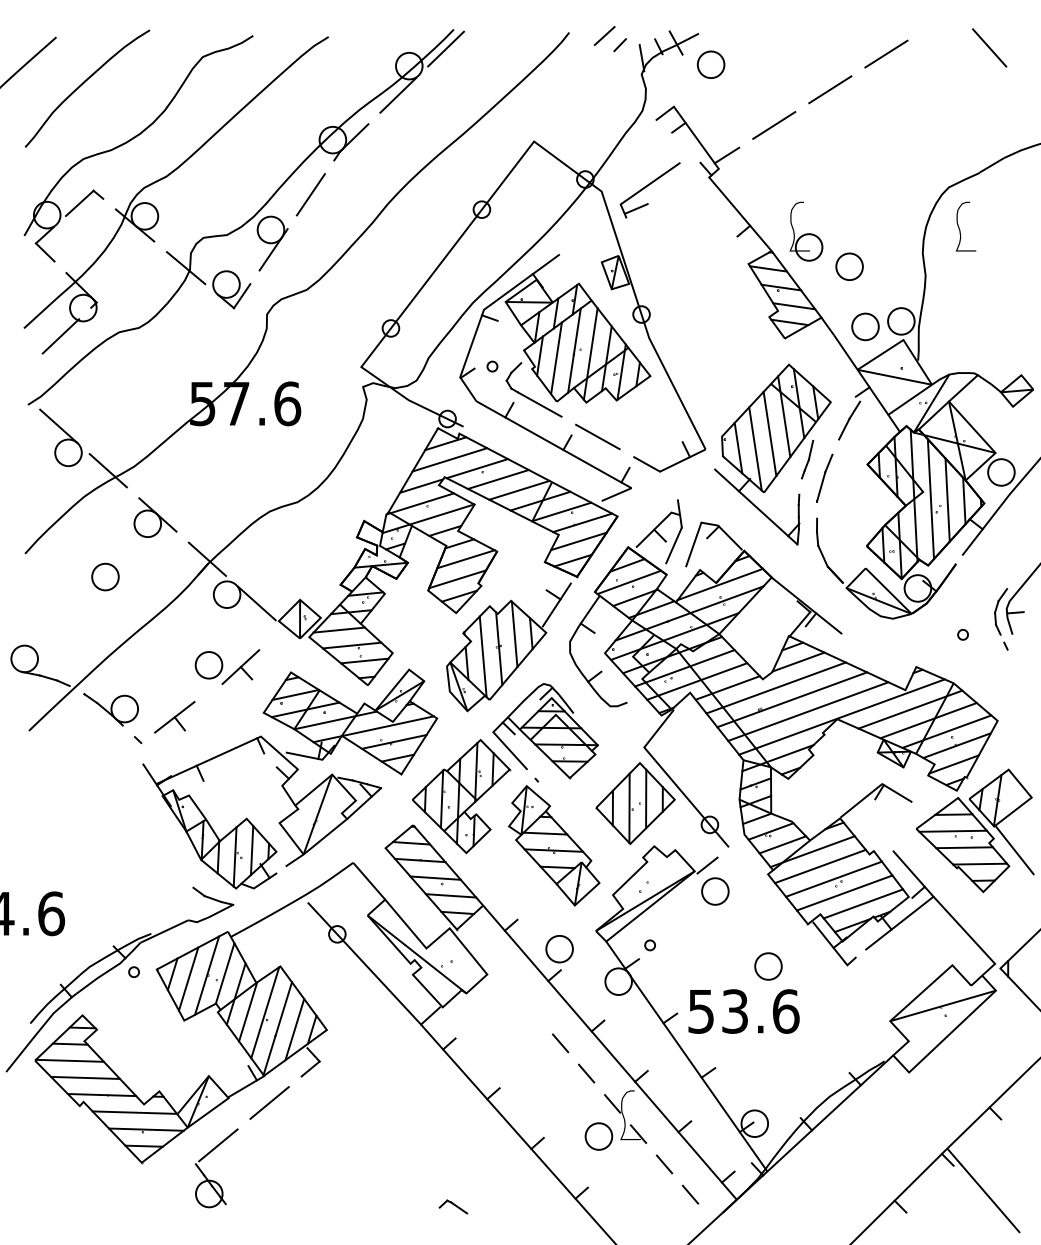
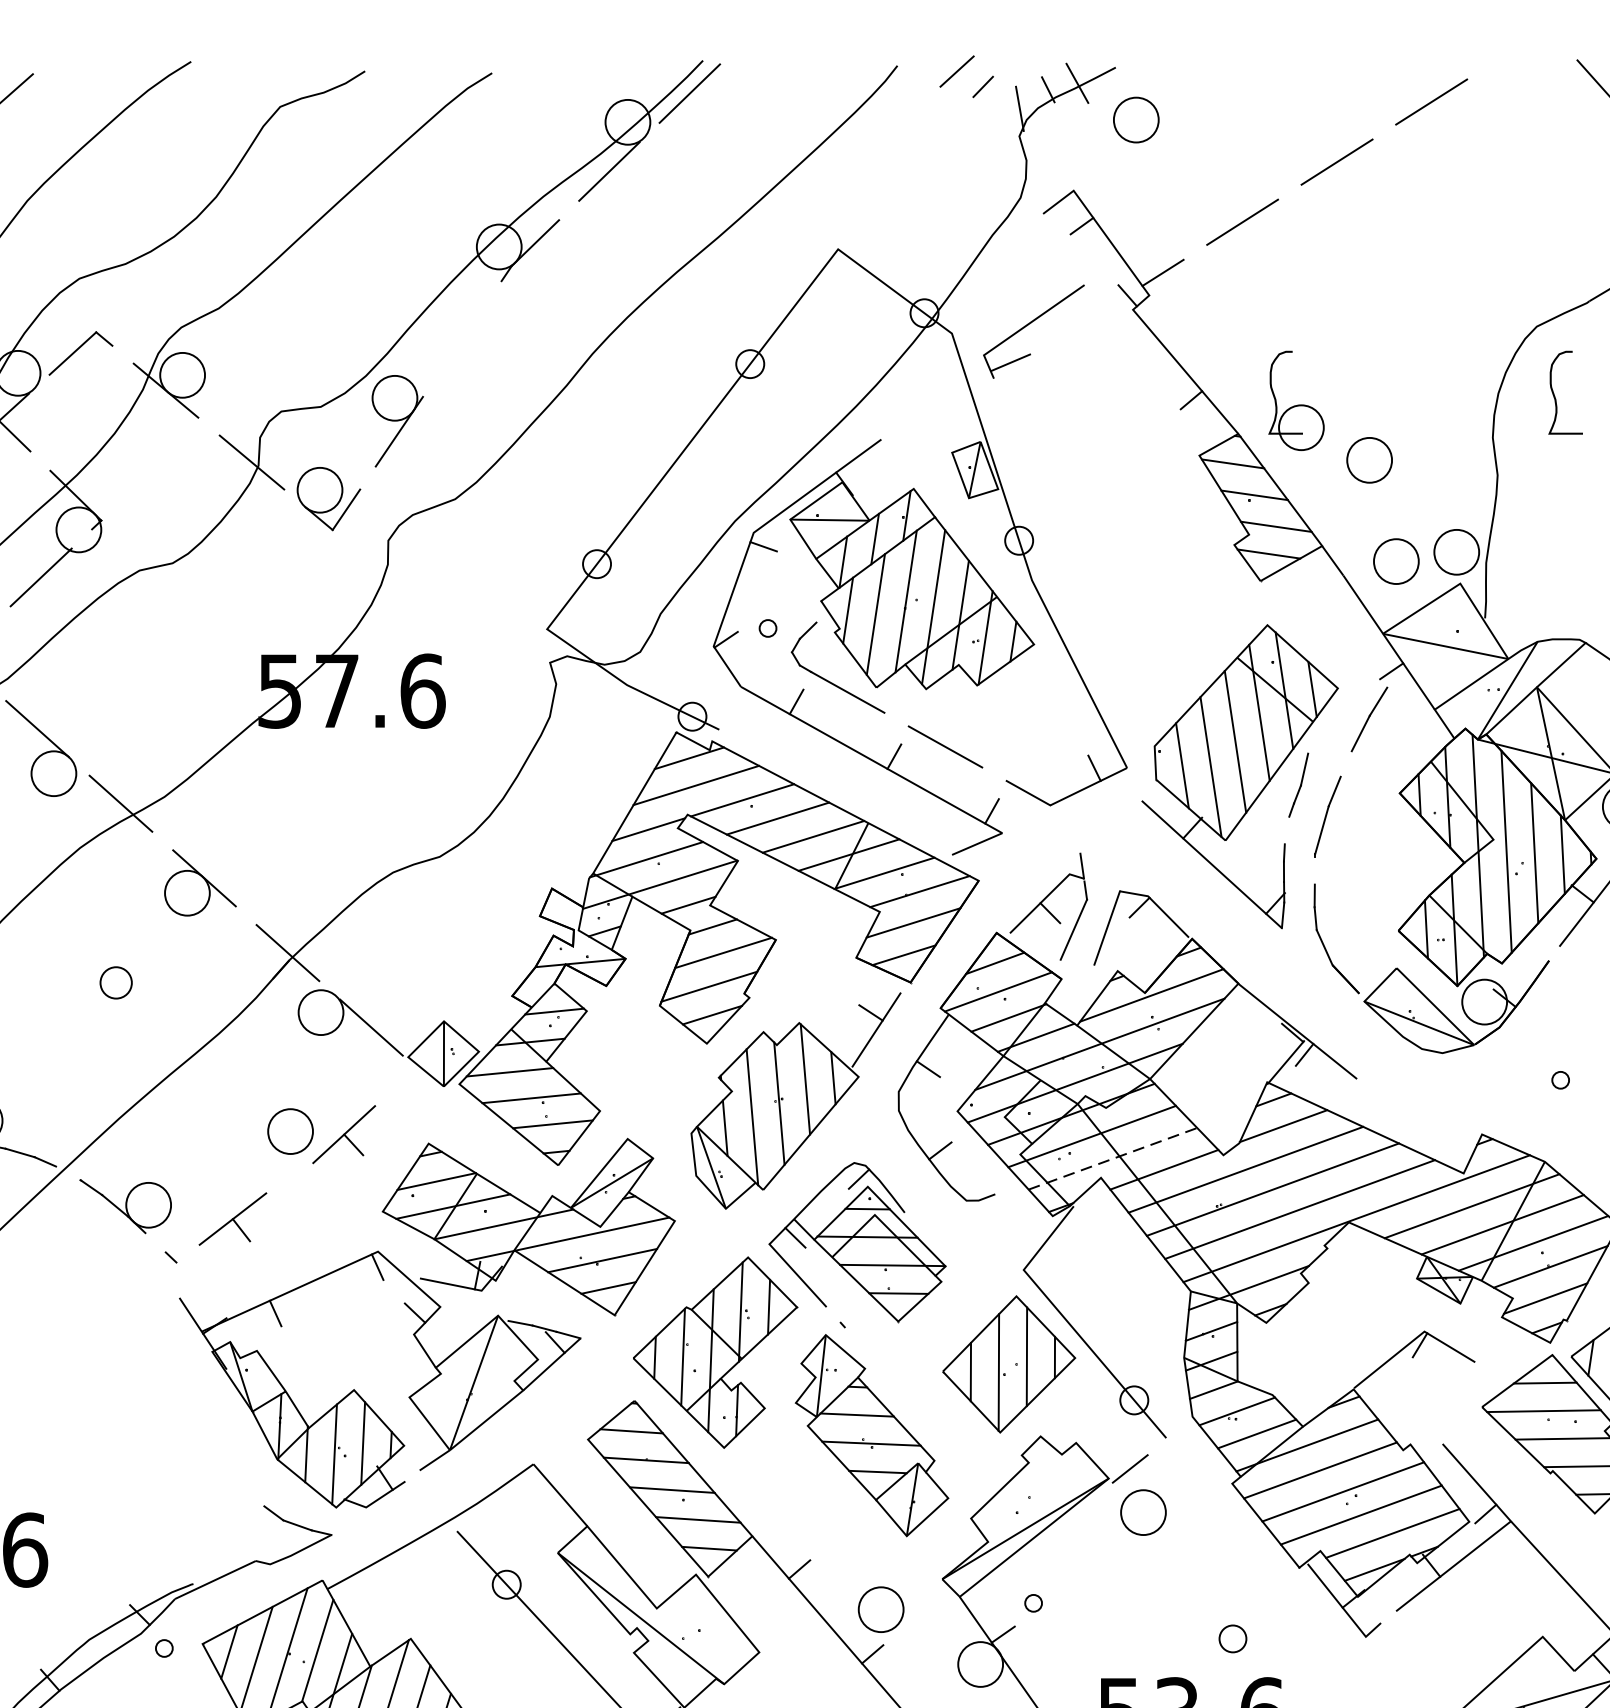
line: (310, 194) -> (461, 338), removed
part: (105, 576) -> (116, 981), size x0.7
line: (697, 681) -> (1113, 1158), solid -> dashed
part: (768, 966) -> (1232, 1638), size x0.6

